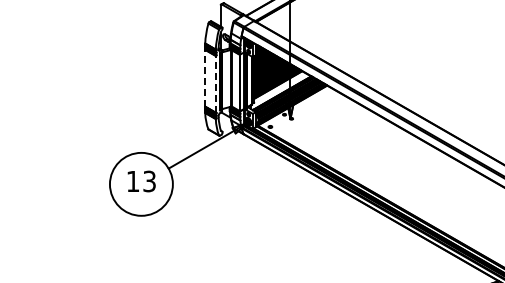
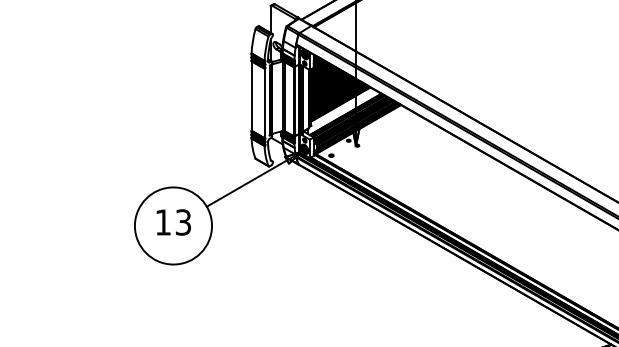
line: (205, 77) -> (251, 95), dashed -> solid
line: (215, 83) -> (264, 102), dashed -> solid

